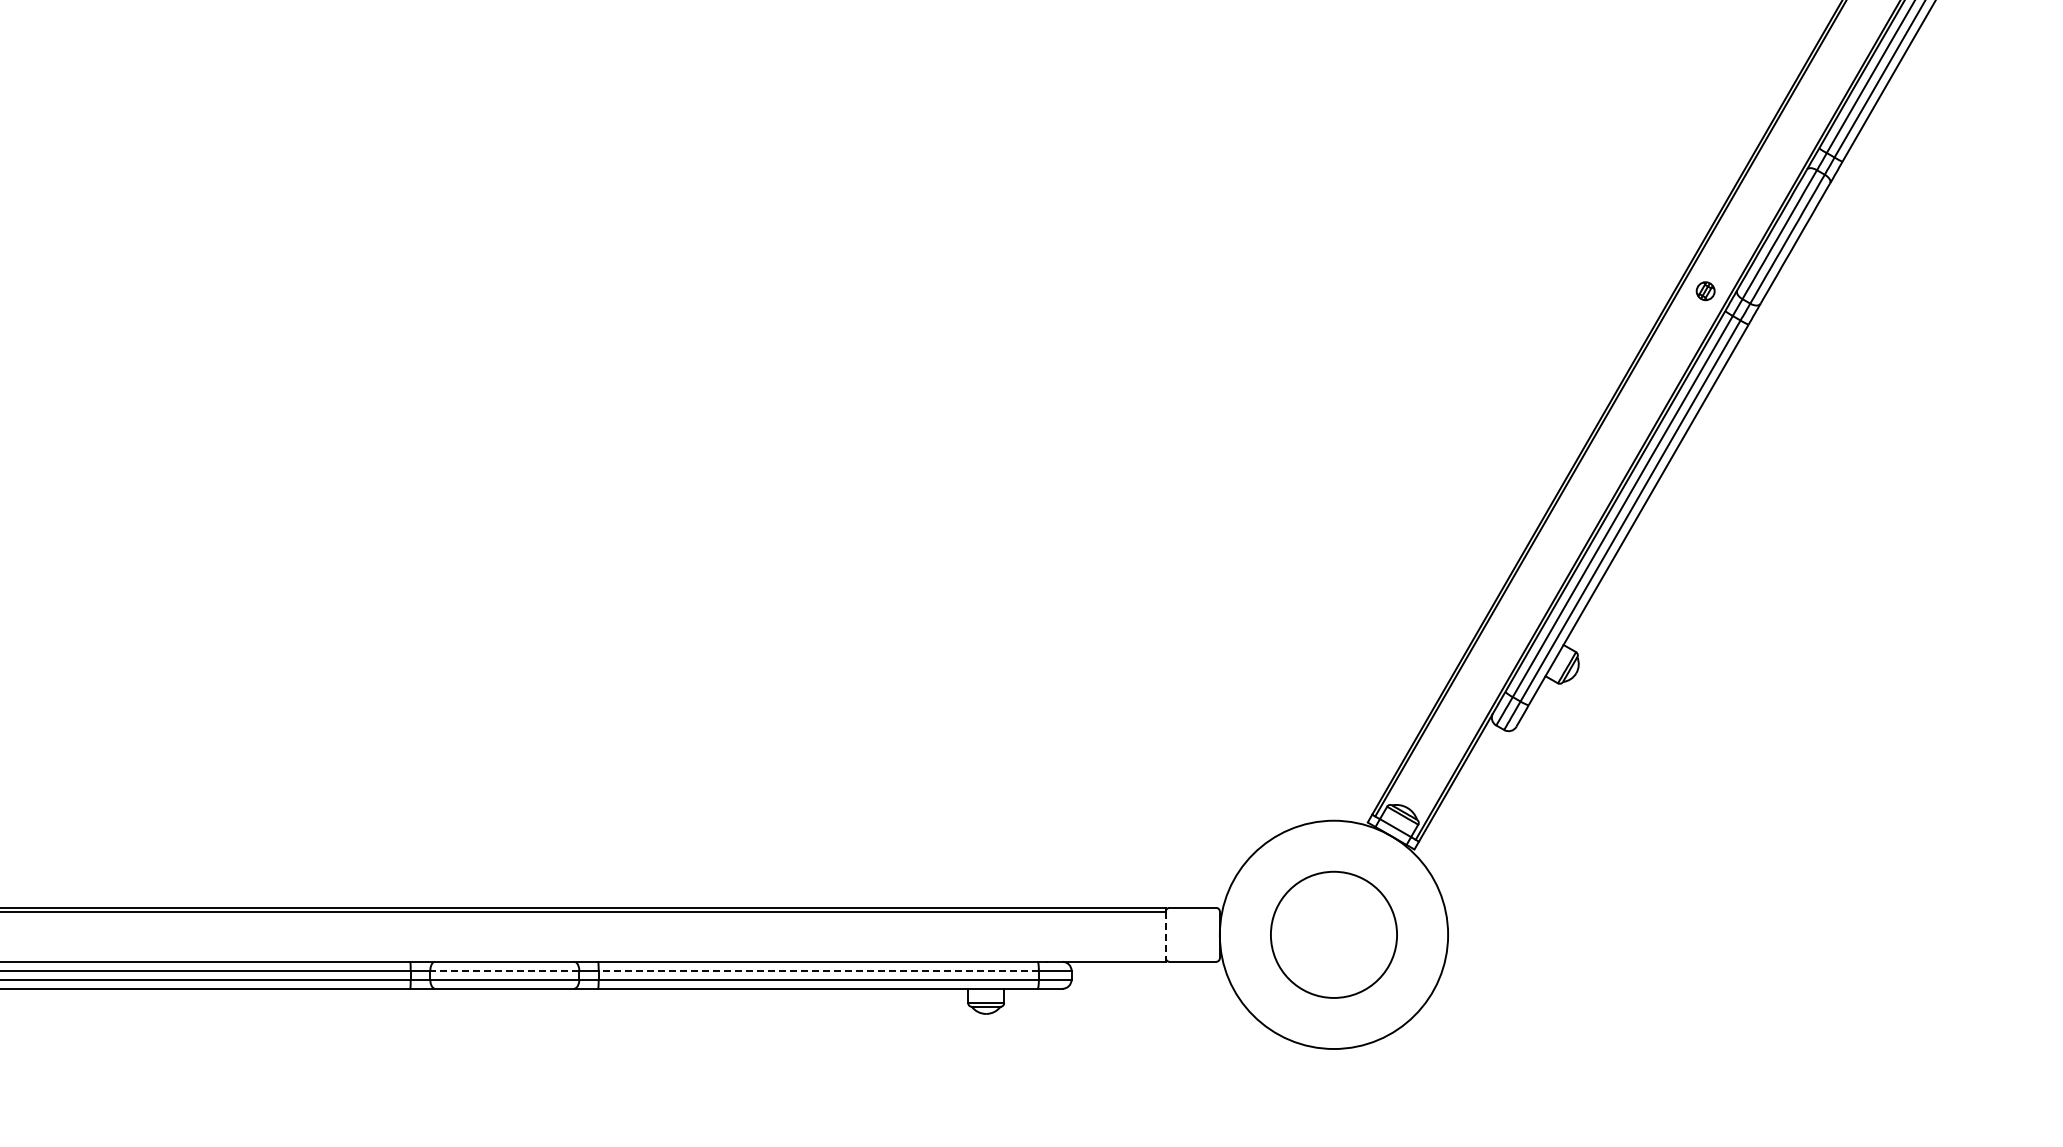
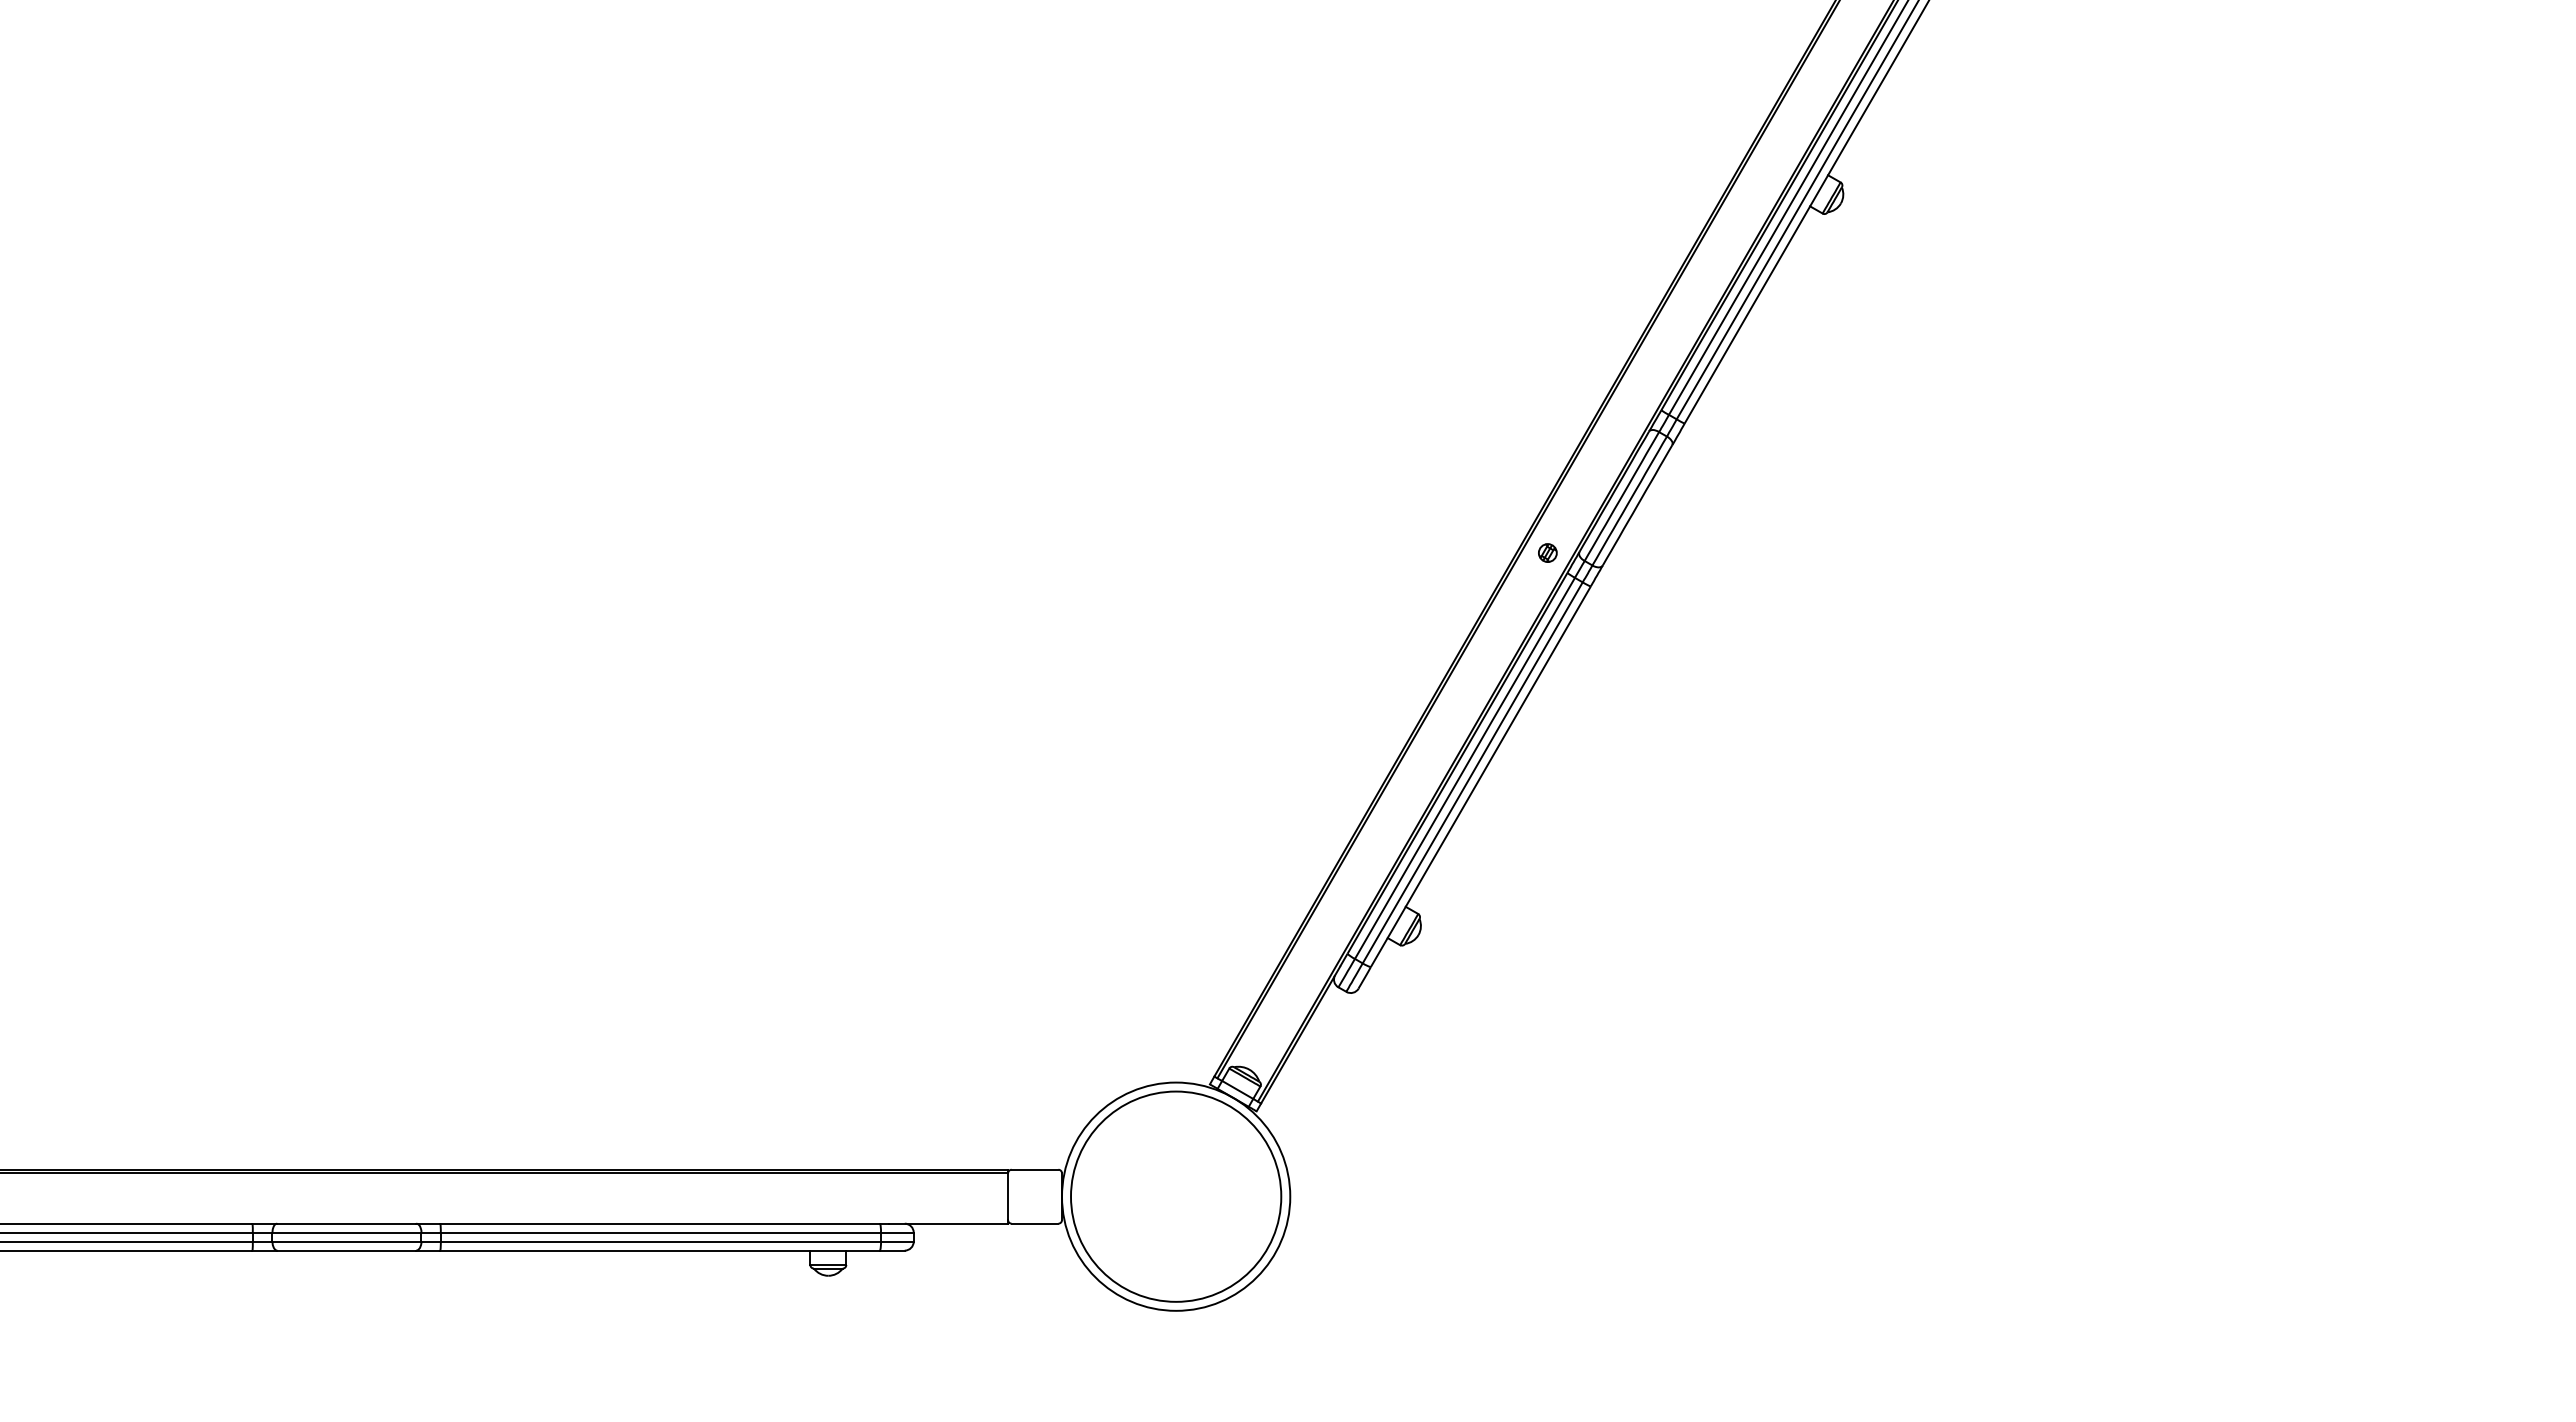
circle: (1334, 934) -> (1176, 1196), size x1.67
line: (1166, 935) -> (1008, 1197), dashed -> solid
line: (504, 970) -> (346, 1232), dashed -> solid
line: (818, 970) -> (660, 1232), dashed -> solid

